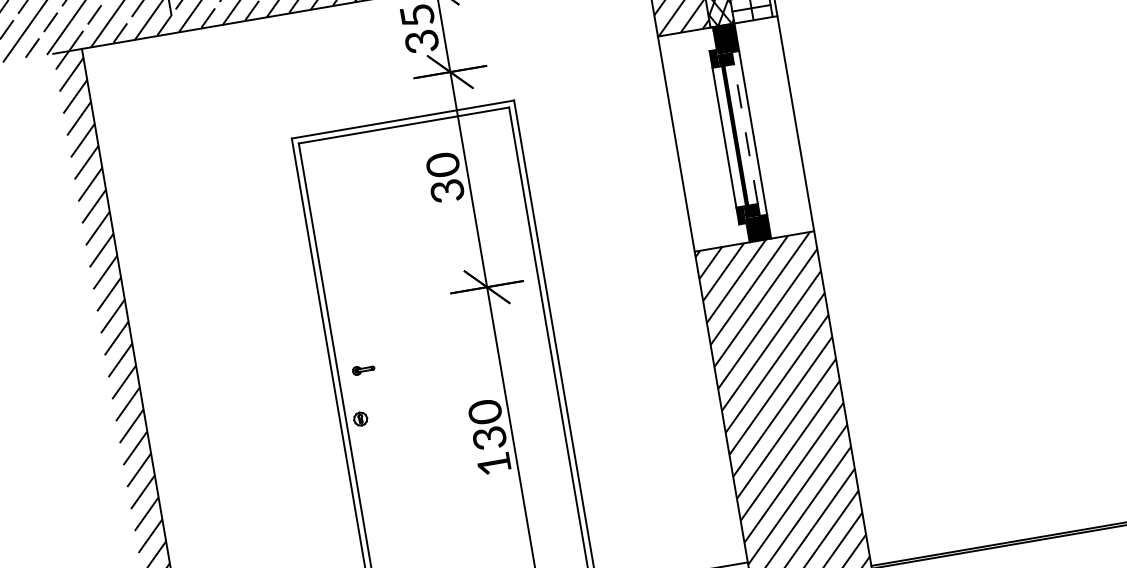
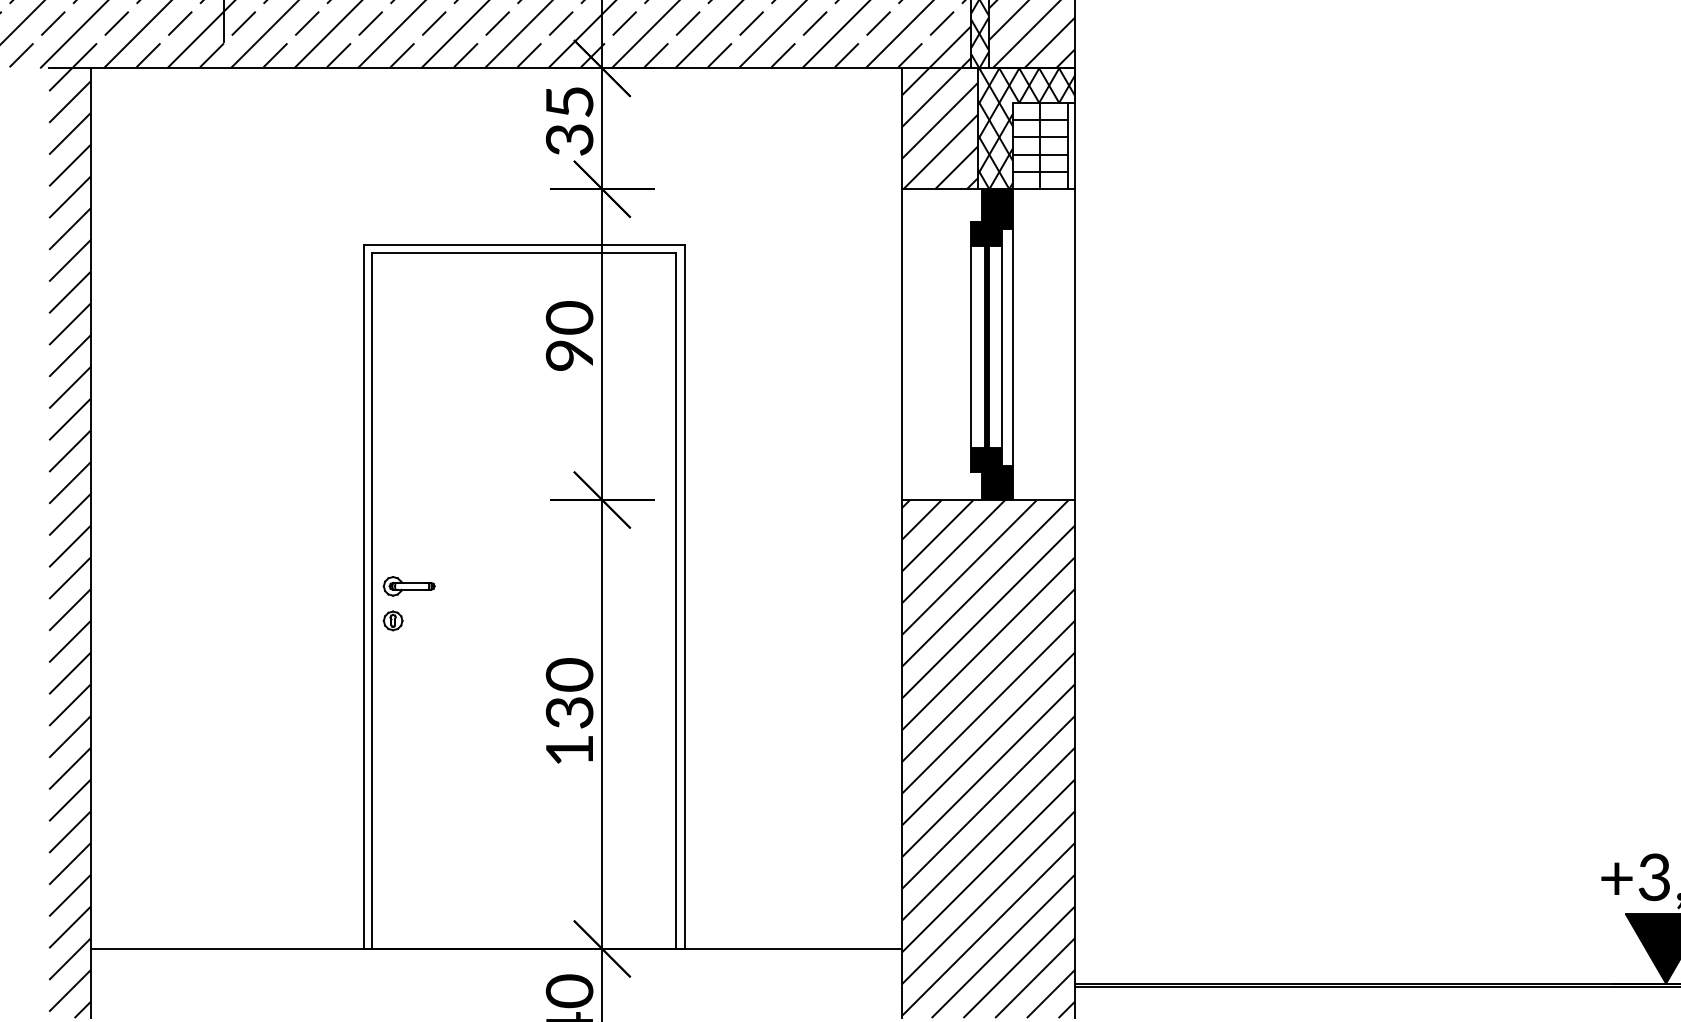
line: (745, 133) -> (1002, 346), dashed -> solid
text: (447, 191) -> (569, 355), 30 -> 90
part: (363, 369) -> (408, 586), size x1.67
part: (360, 418) -> (392, 620), moved

